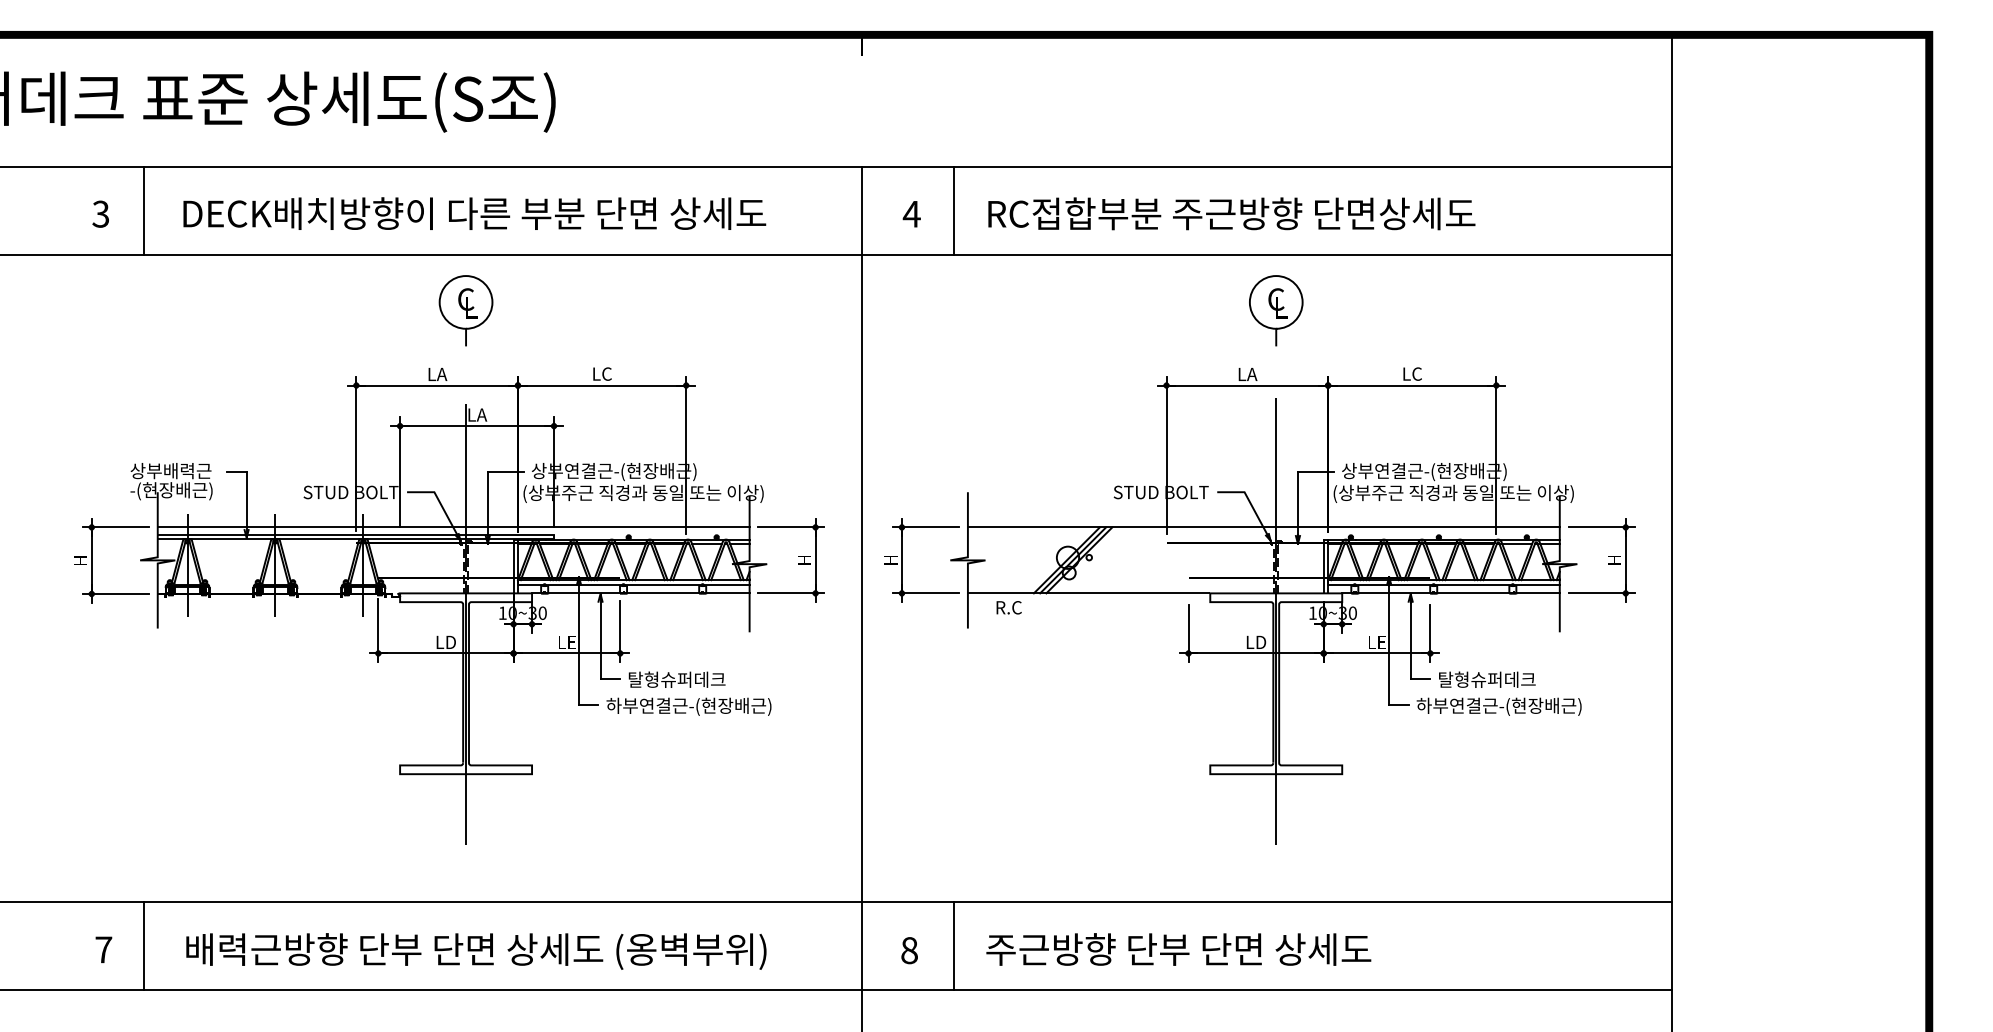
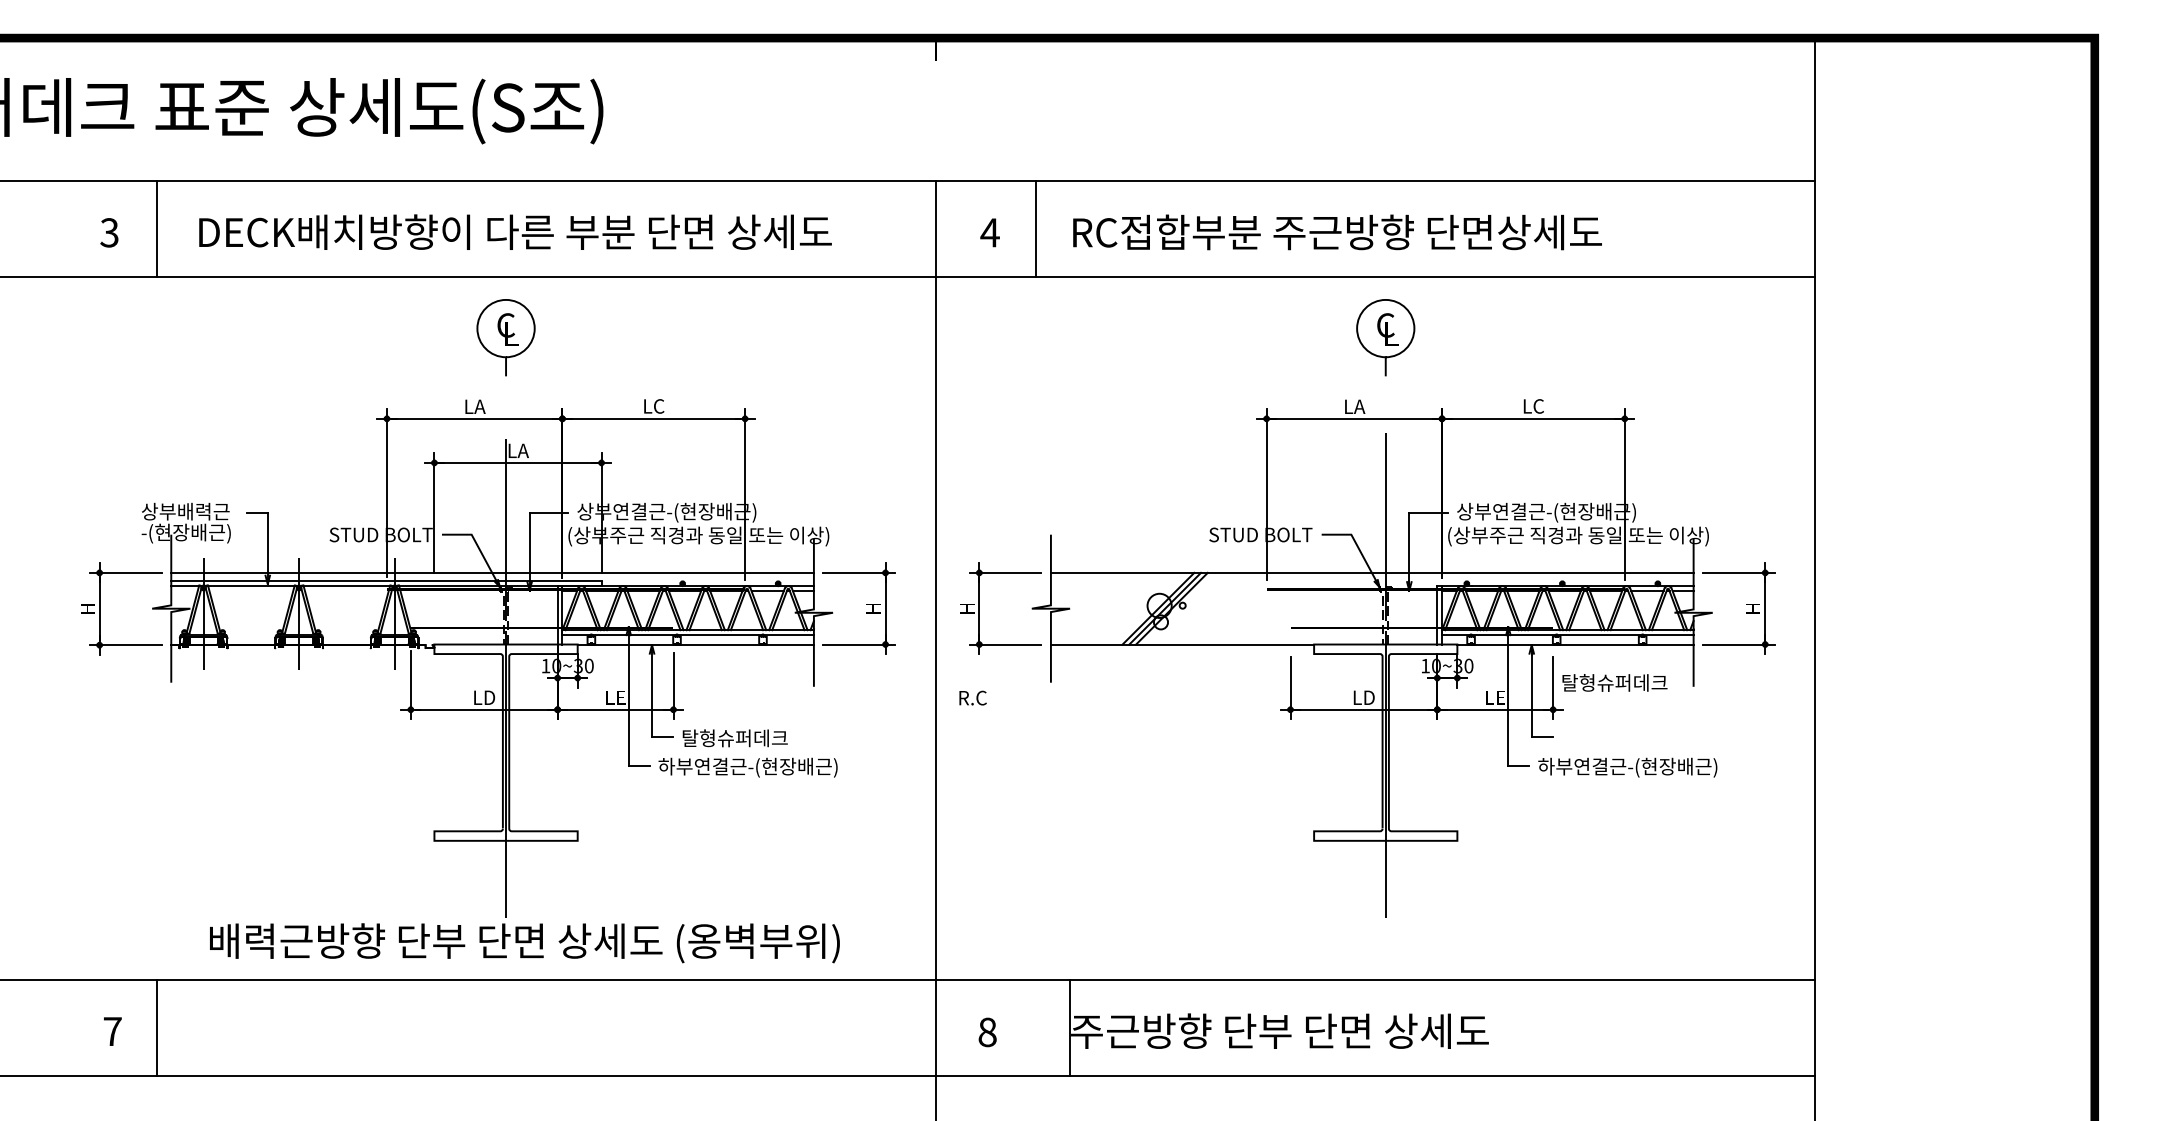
text: (1008, 607) -> (972, 697), moved
text: (1487, 679) -> (1615, 682), moved
line: (954, 946) -> (1070, 1027), moved
text: (476, 951) -> (524, 943), moved

